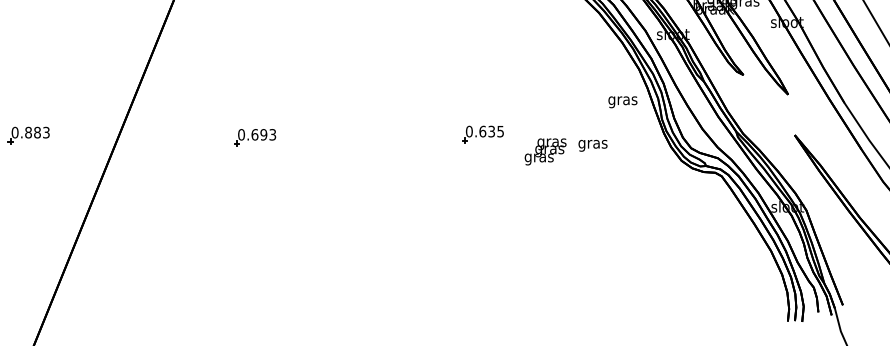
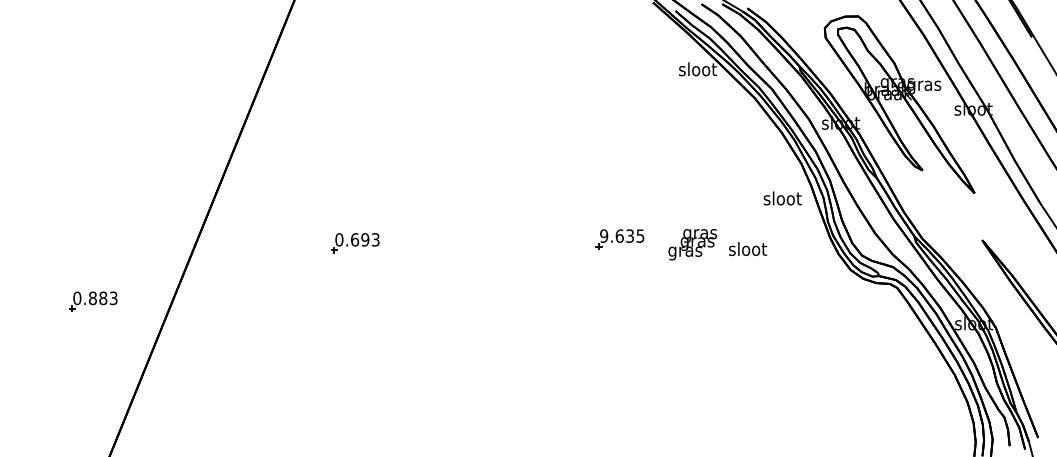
text: (622, 100) -> (782, 199), gras -> sloot
text: (468, 131) -> (603, 235), 0.635 -> 9.635
part: (29, 135) -> (93, 301), moved
text: (593, 143) -> (748, 250), gras -> sloot
text: (545, 151) -> (692, 244), moved

